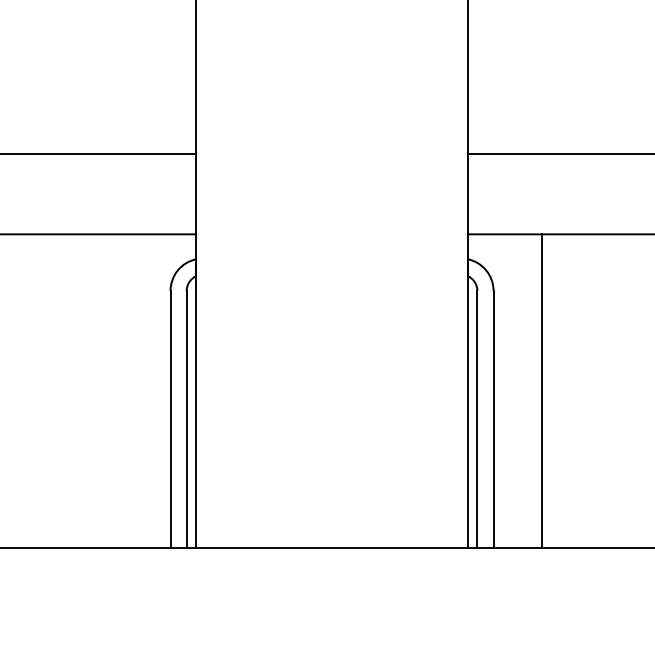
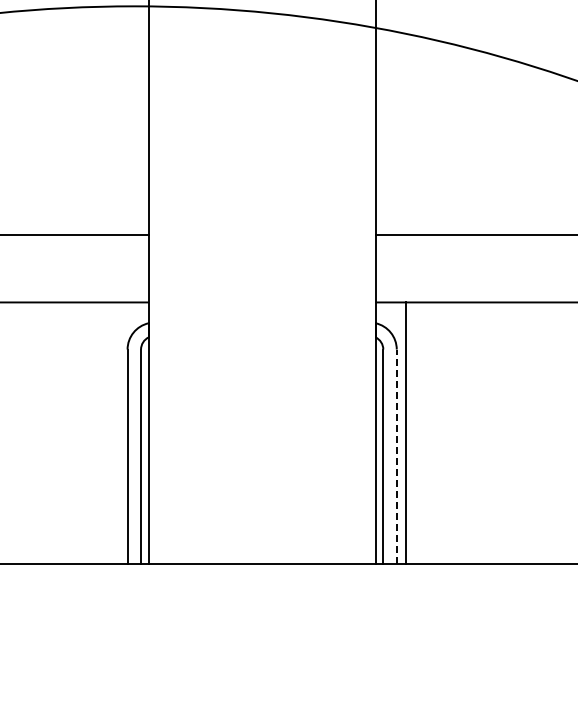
line: (542, 391) -> (406, 433), moved
line: (493, 419) -> (396, 456), solid -> dashed

